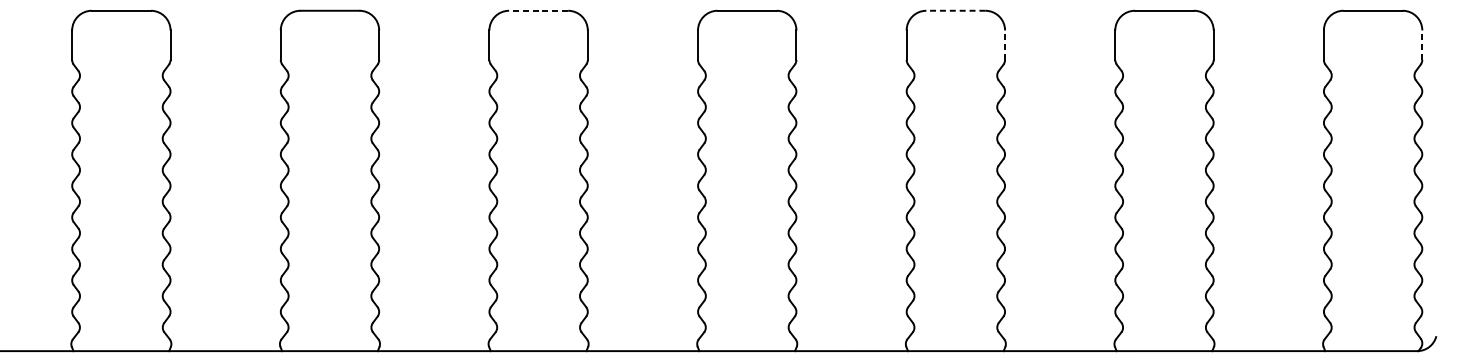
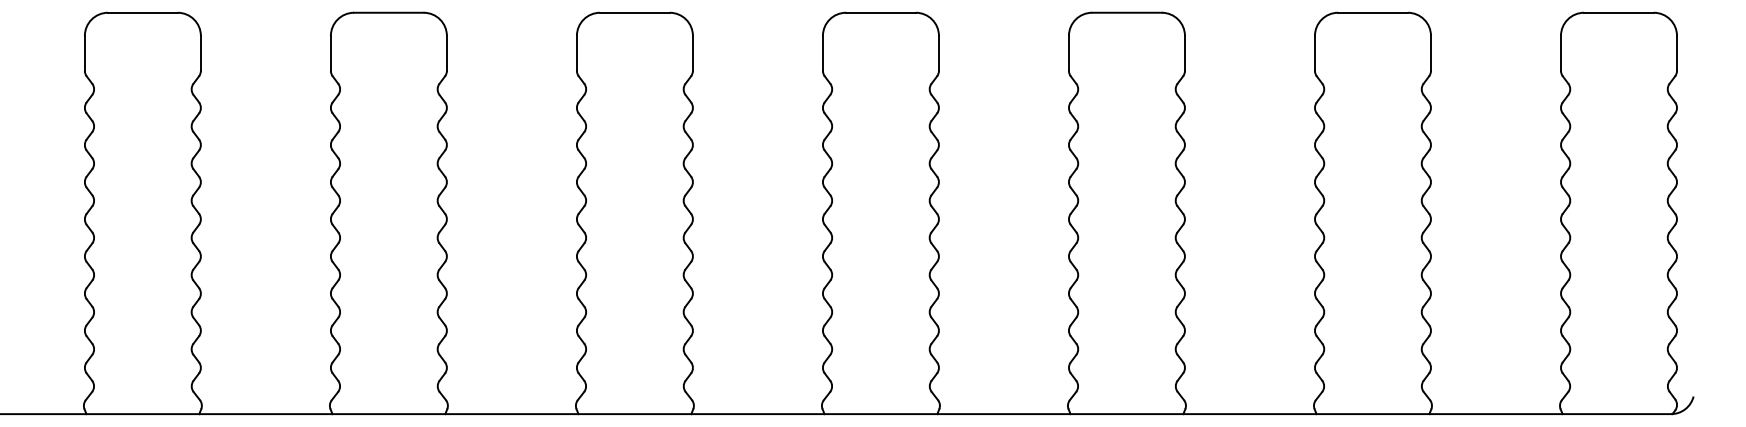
line: (538, 10) -> (634, 12), dashed -> solid
line: (955, 10) -> (1126, 12), dashed -> solid
line: (1004, 44) -> (1184, 52), dashed -> solid
line: (1422, 44) -> (1677, 52), dashed -> solid

